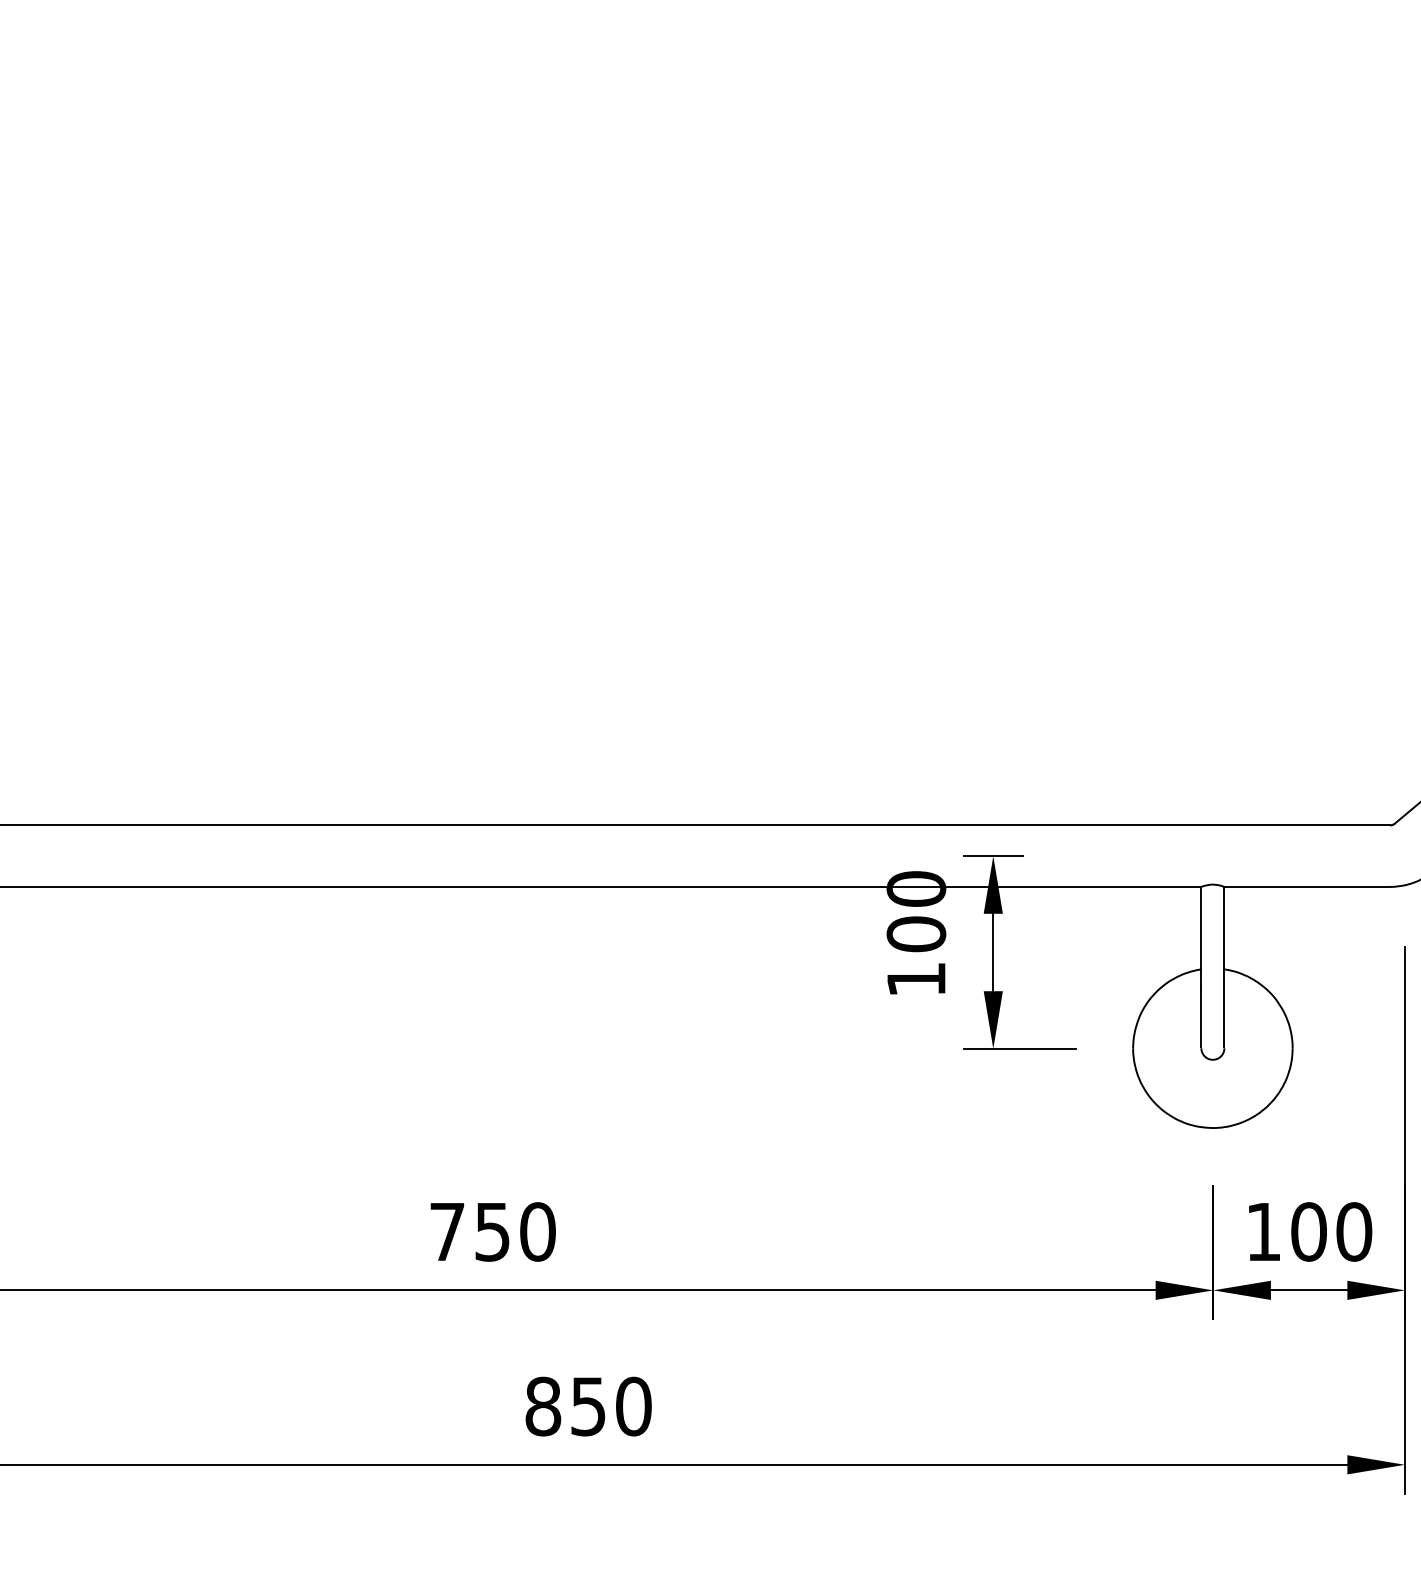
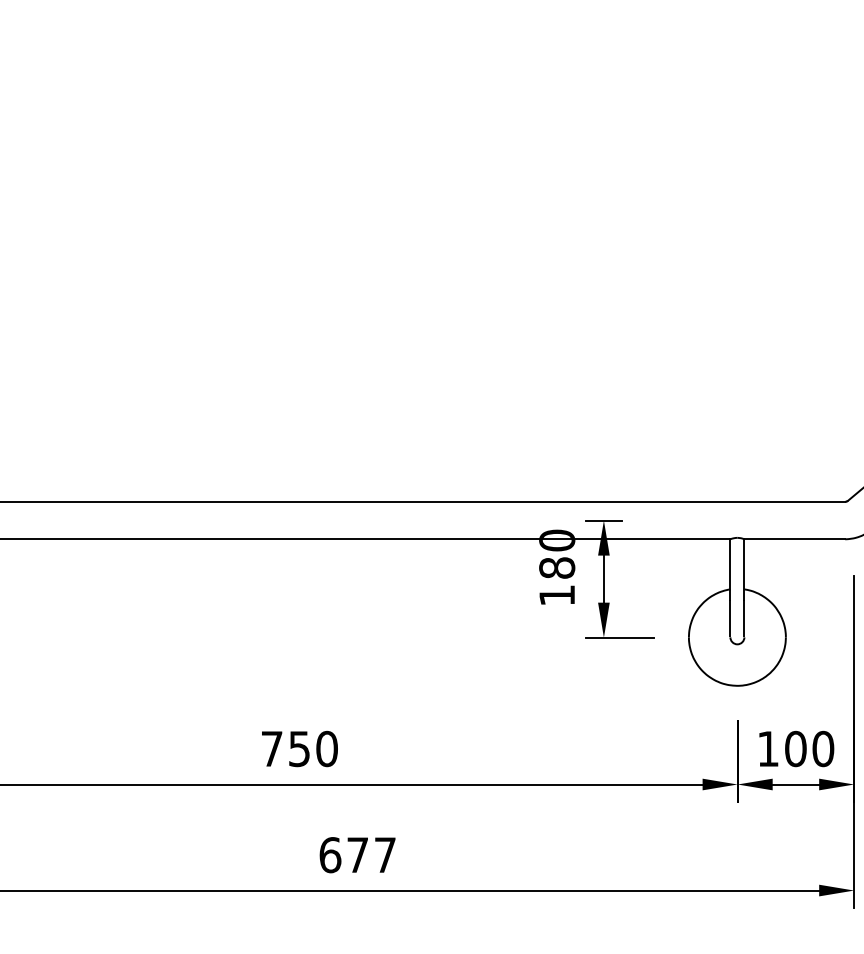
text: (916, 933) -> (557, 567), 100 -> 180
text: (587, 1407) -> (357, 855), 850 -> 677

